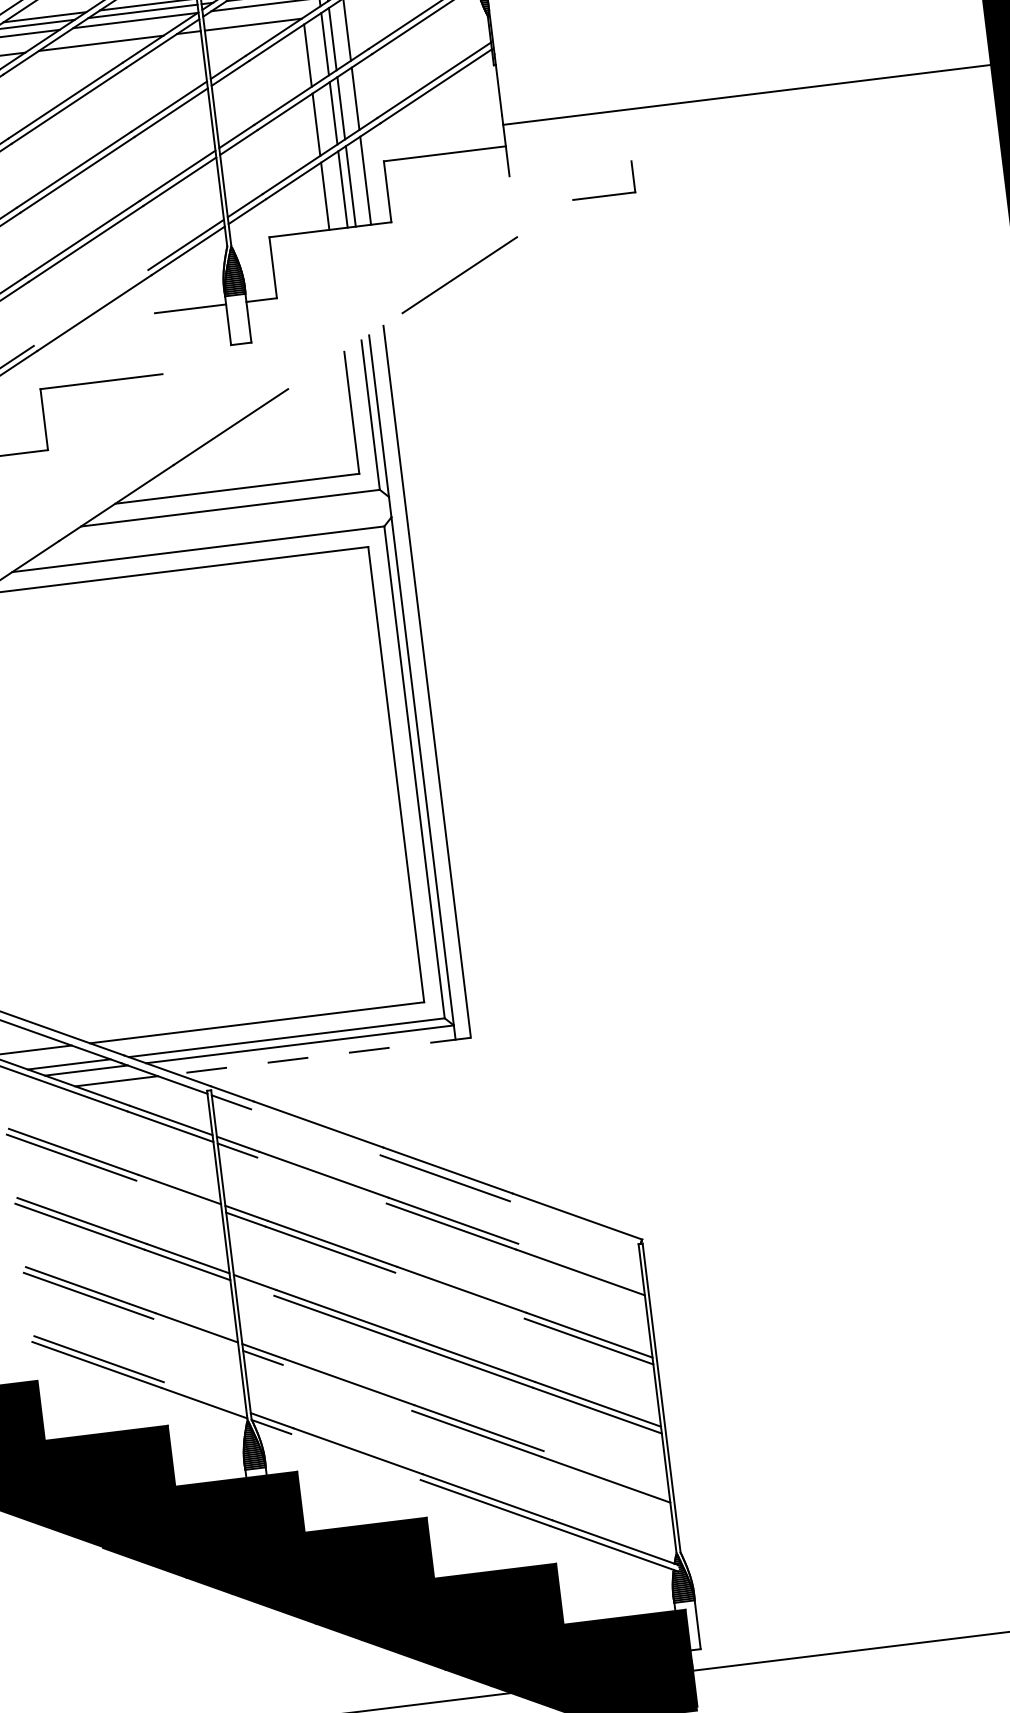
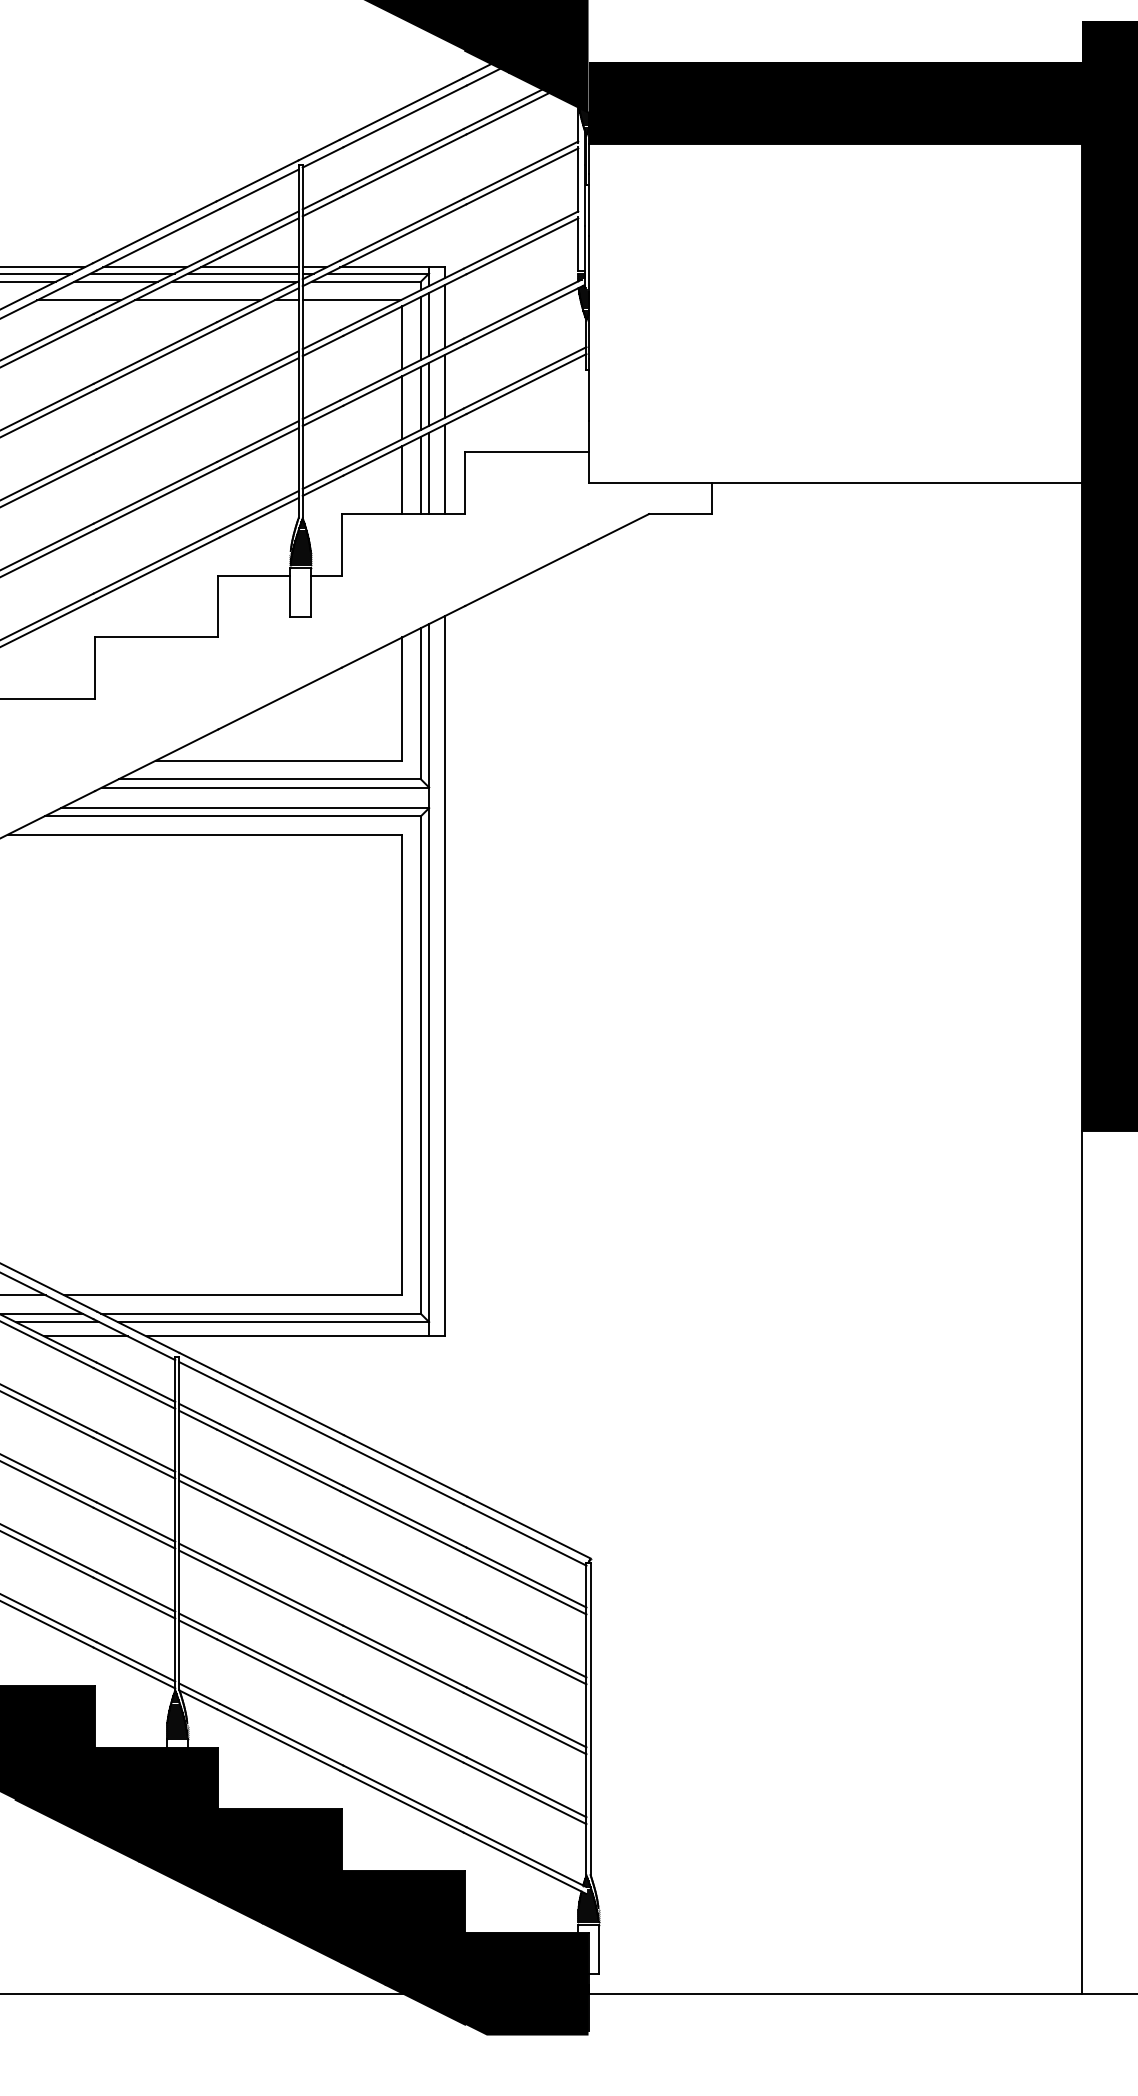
line: (746, 94) -> (834, 482), moved
line: (544, 218) -> (618, 529), added
line: (91, 307) -> (155, 562), added
line: (158, 343) -> (218, 606), added
line: (345, 350) -> (403, 636), added
line: (227, 516) -> (265, 787), added
line: (209, 540) -> (245, 808), added
line: (323, 1055) -> (295, 1336), dashed -> solid
line: (315, 1132) -> (278, 1411), added
line: (321, 1180) -> (278, 1460), added
line: (179, 1195) -> (134, 1457), added
line: (573, 1223) -> (524, 1534), added
line: (581, 1266) -> (526, 1577), added
line: (254, 1288) -> (198, 1559), added
line: (459, 1295) -> (401, 1591), added
line: (196, 1333) -> (134, 1597), added
line: (347, 1388) -> (278, 1670), added
line: (204, 1396) -> (135, 1661), added
line: (355, 1457) -> (278, 1740), added
line: (606, 1473) -> (526, 1787), added

